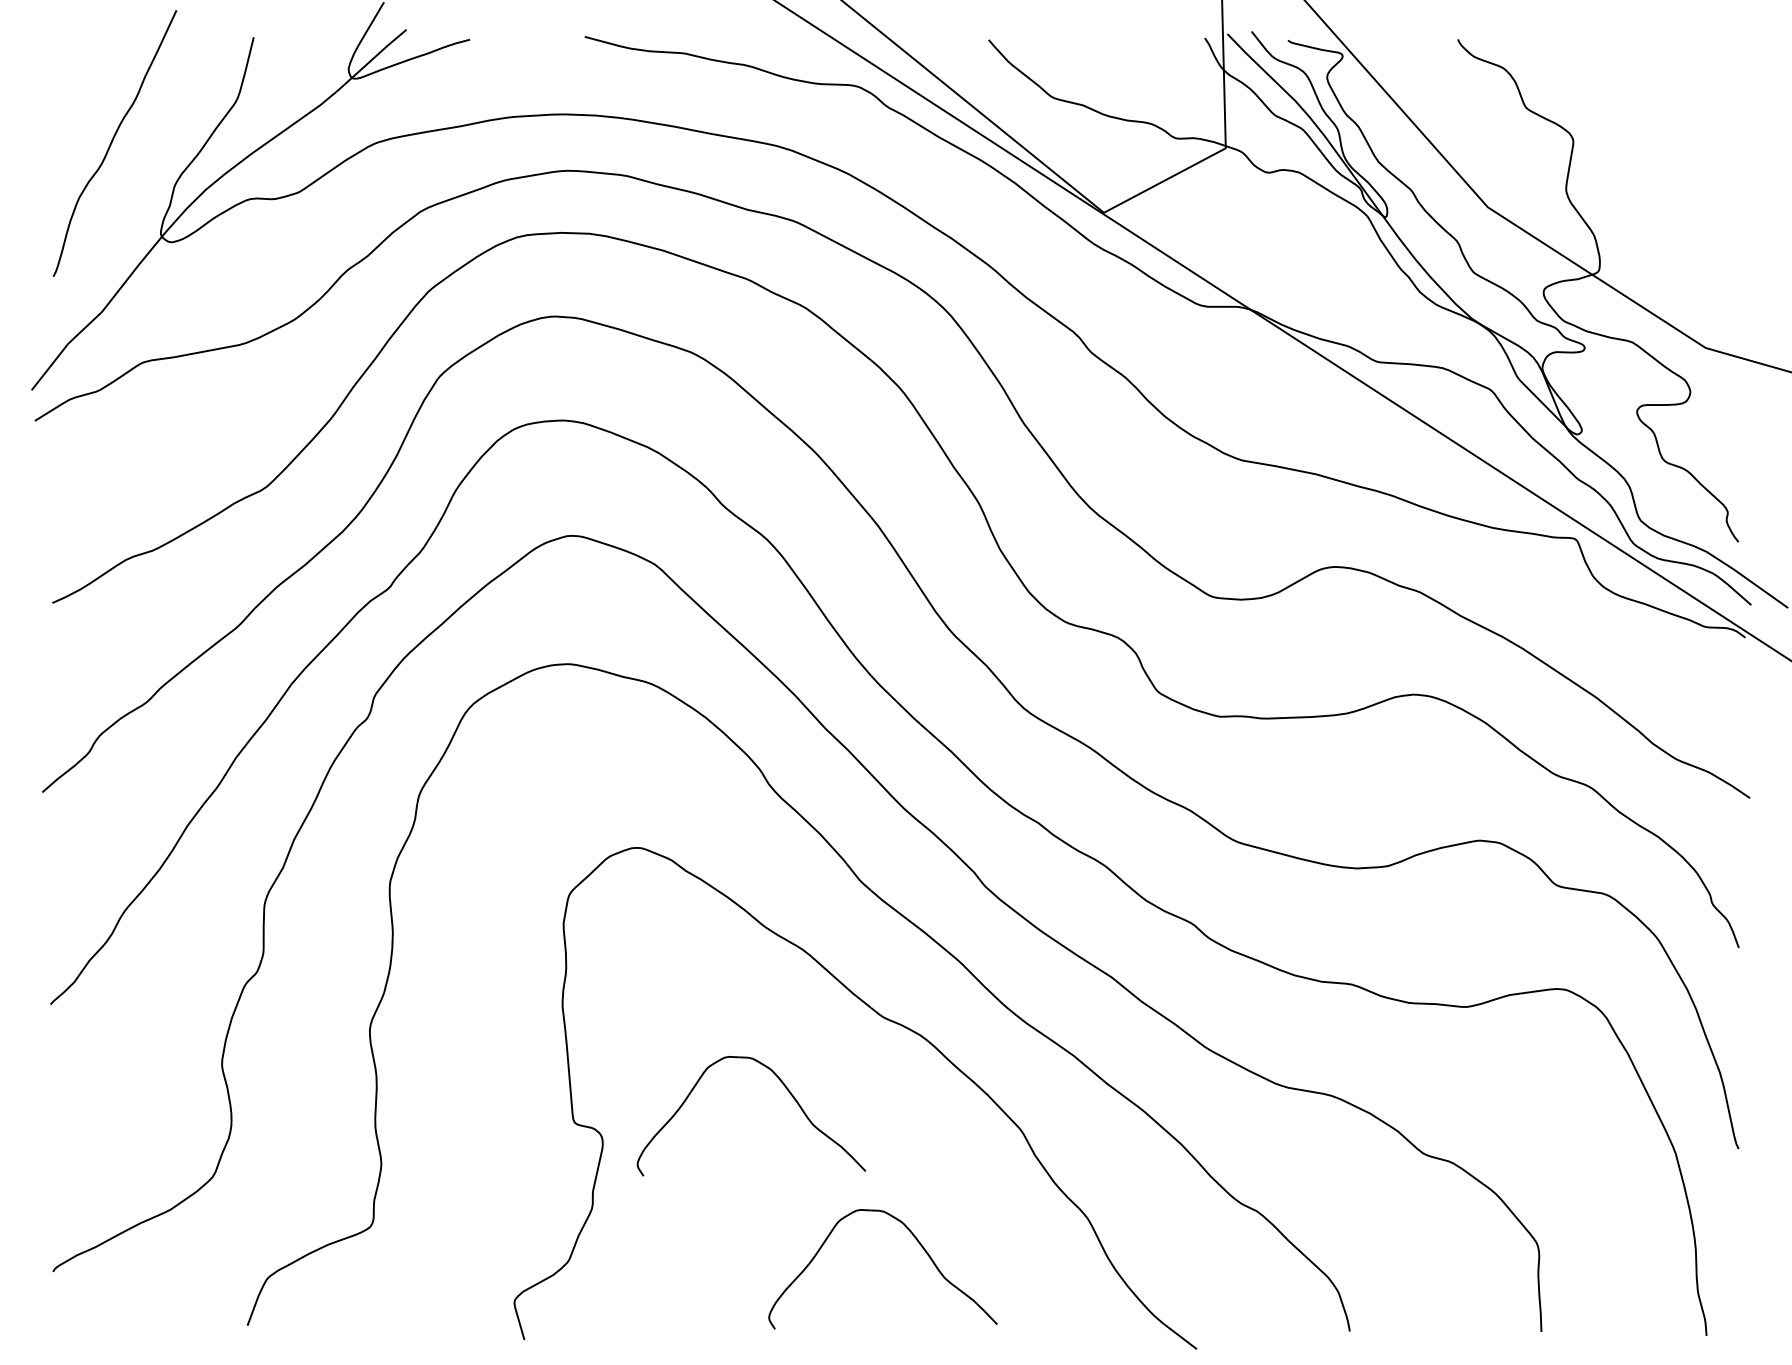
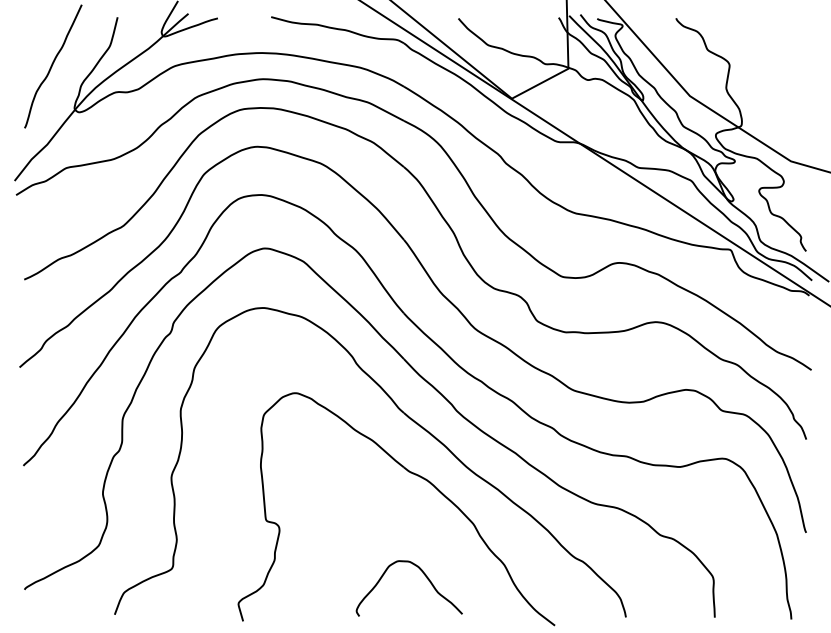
part: (781, 1085) -> (362, 503), removed

